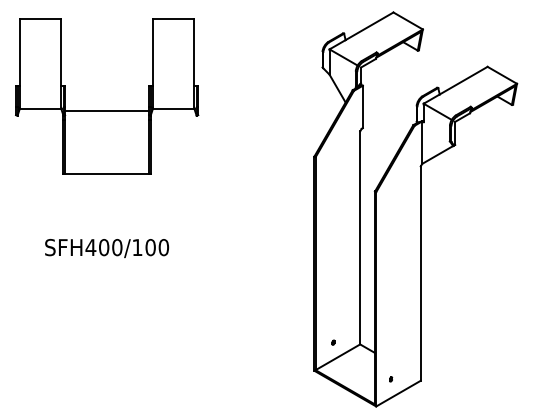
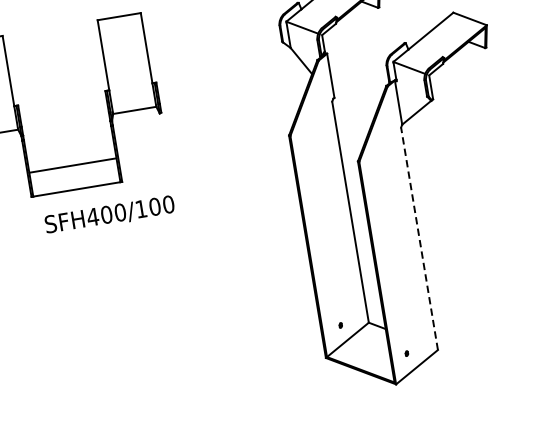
line: (107, 111) -> (73, 165), moved
text: (107, 248) -> (110, 215), moved
line: (420, 273) -> (419, 238), solid -> dashed

